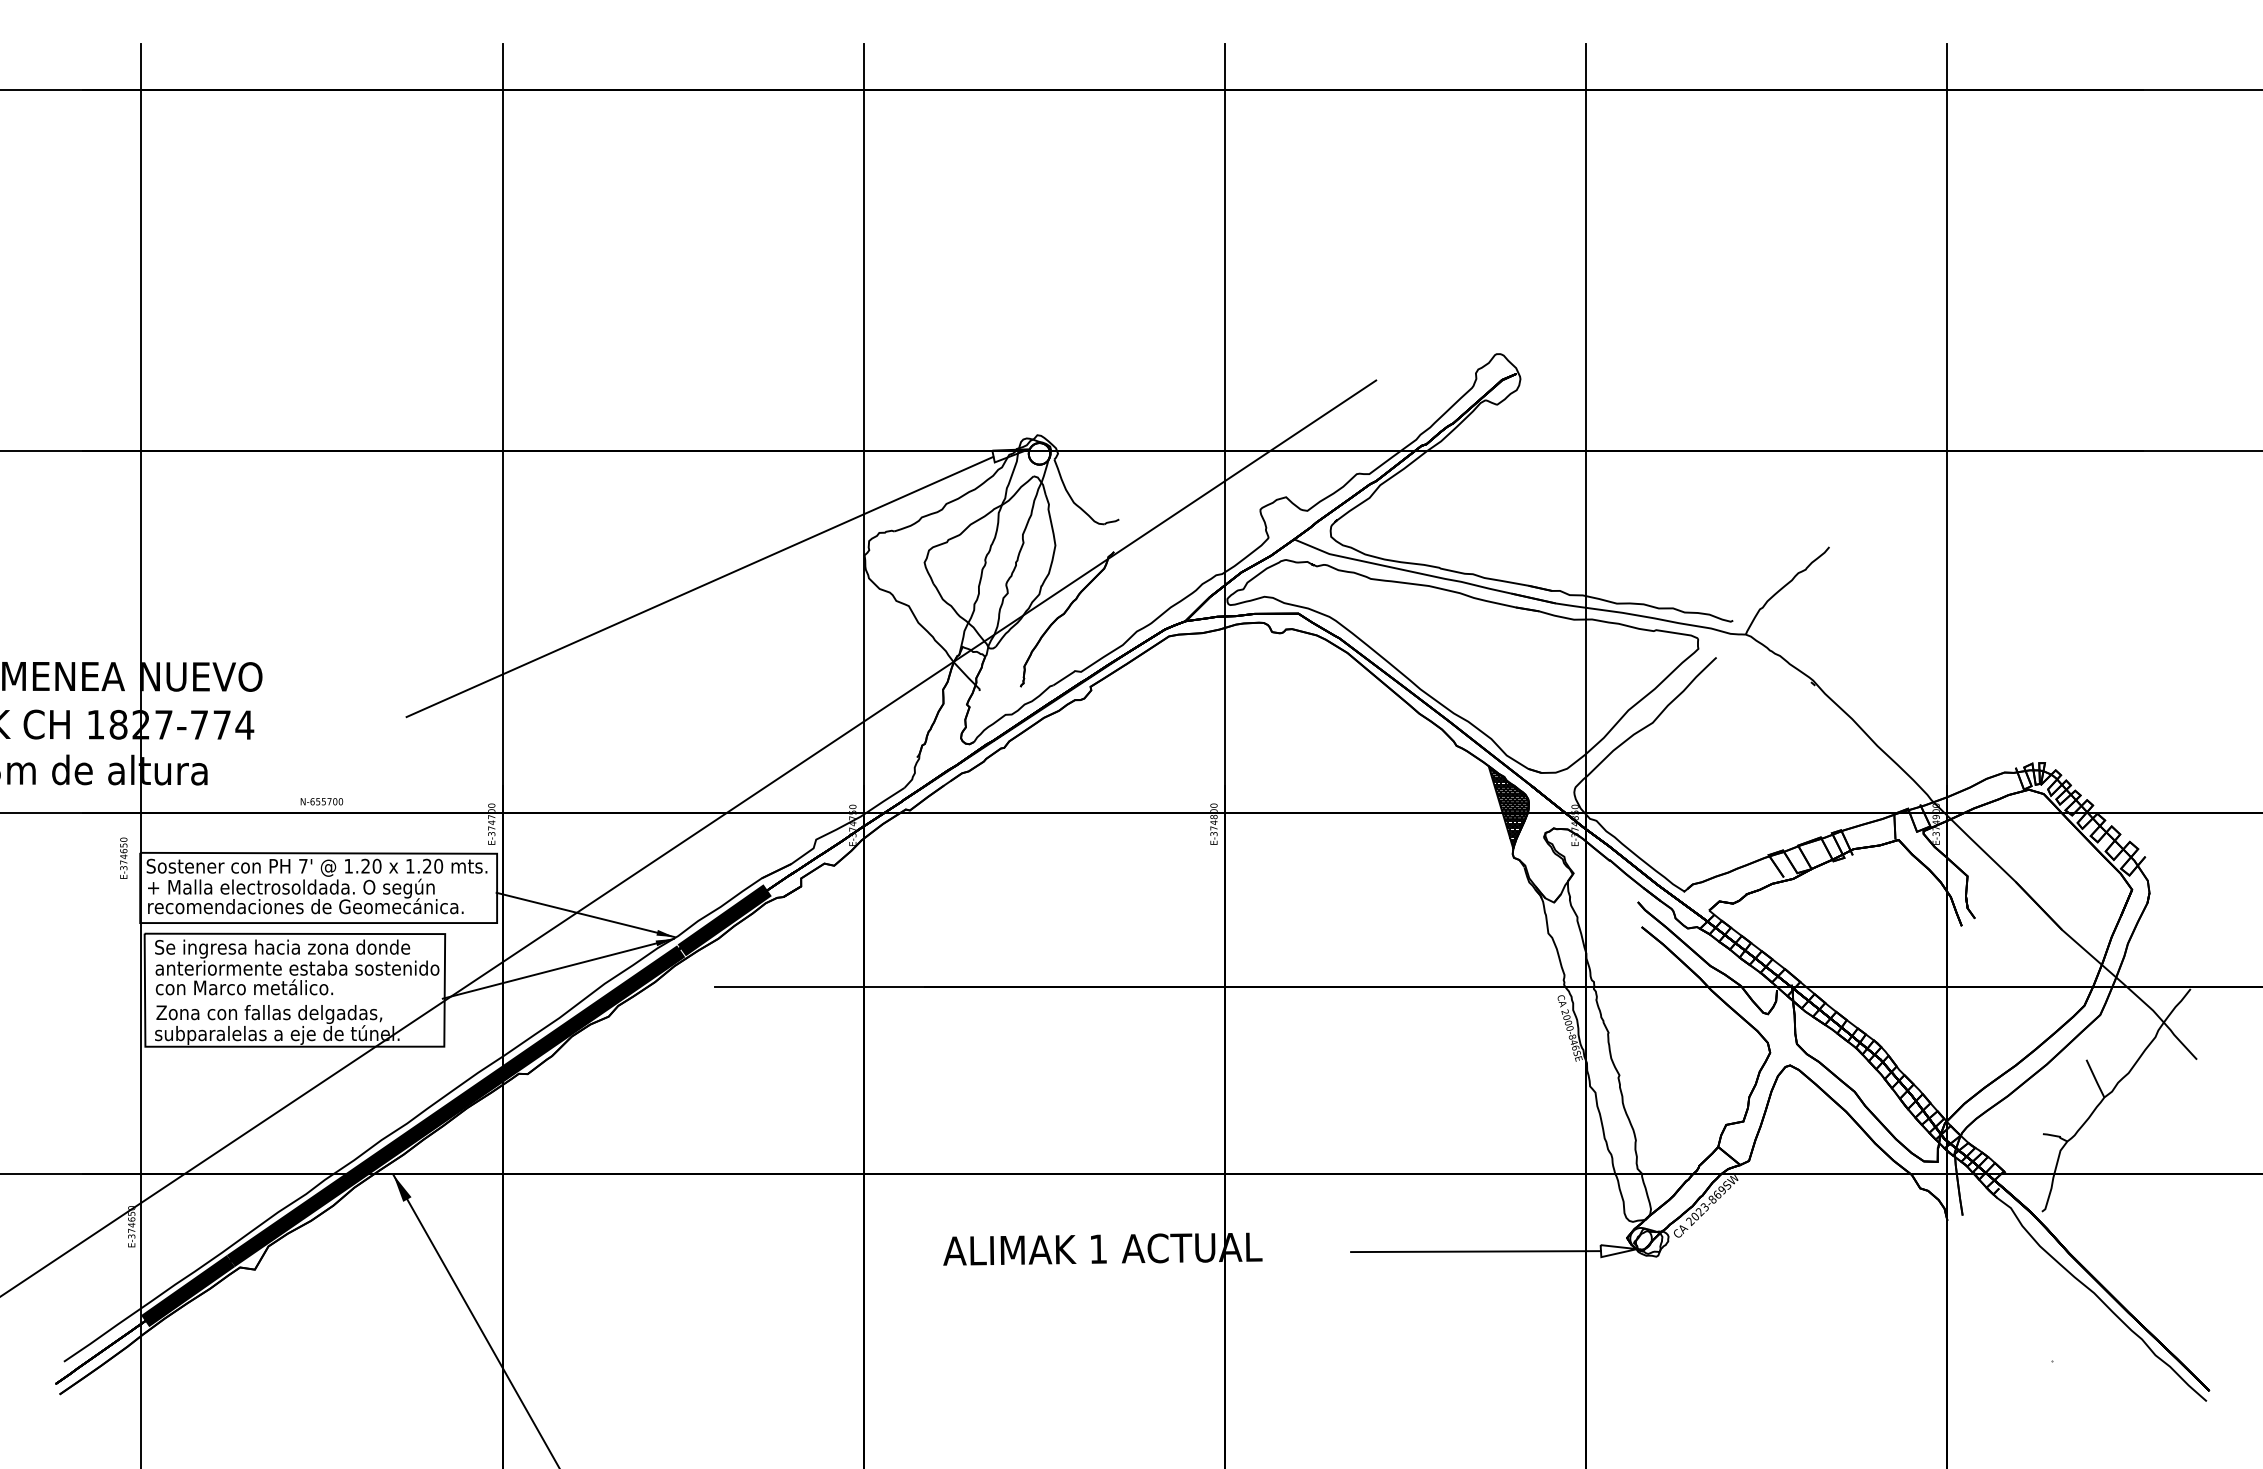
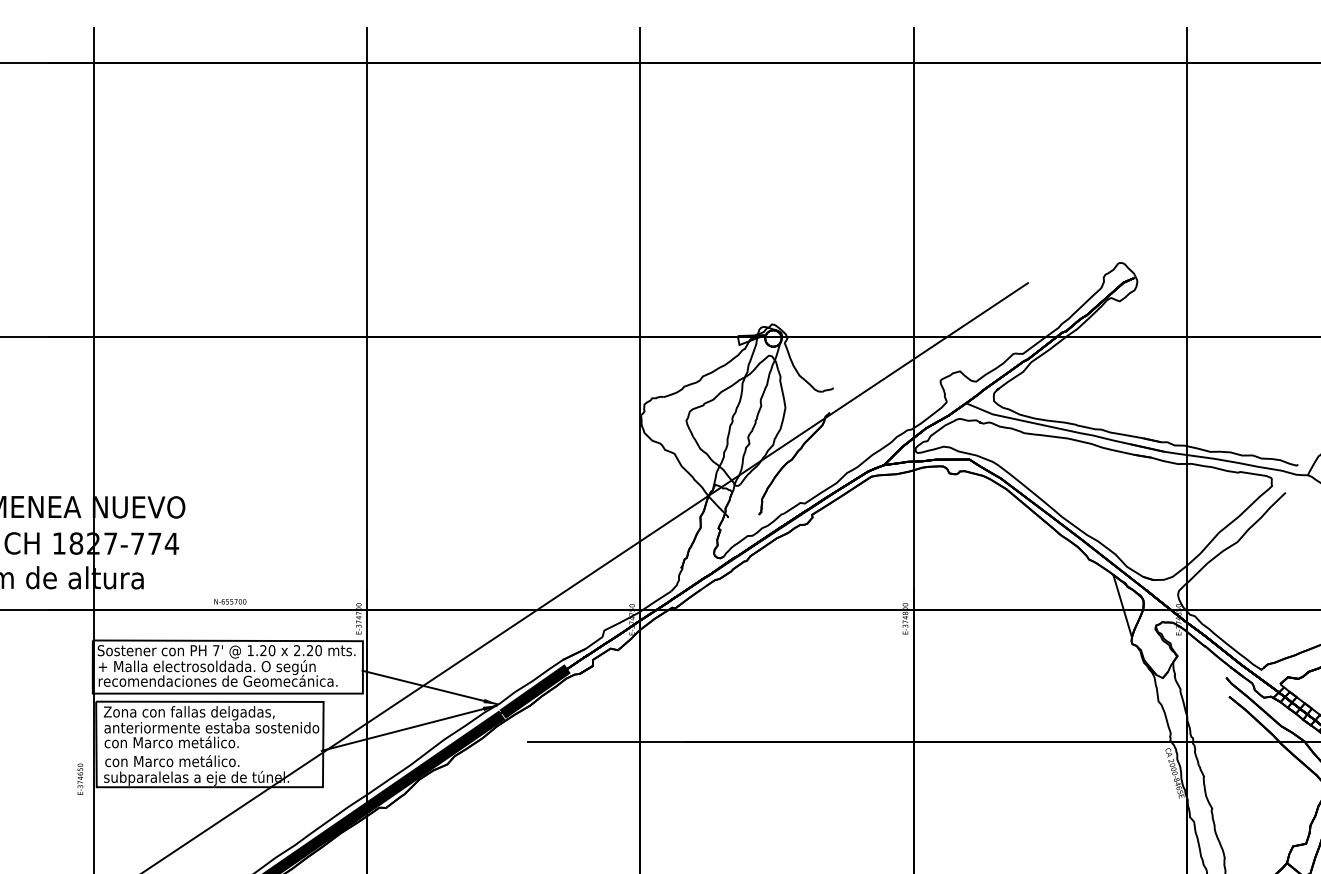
line: (699, 586) -> (516, 438), removed
hatch: (1508, 806) -> (1128, 605), removed
text: (123, 857) -> (80, 778), moved
text: (410, 865) -> (297, 650), 1.20 -> 2.20
text: (282, 948) -> (200, 712), Se ingresa hacia zona donde -> Zona con fallas delgadas,
text: (269, 1013) -> (190, 762), Zona con fallas delgadas, -> con Marco metálico.

